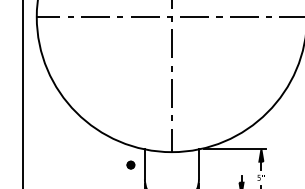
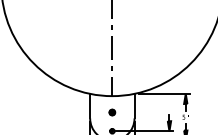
part: (130, 164) -> (111, 112), moved

